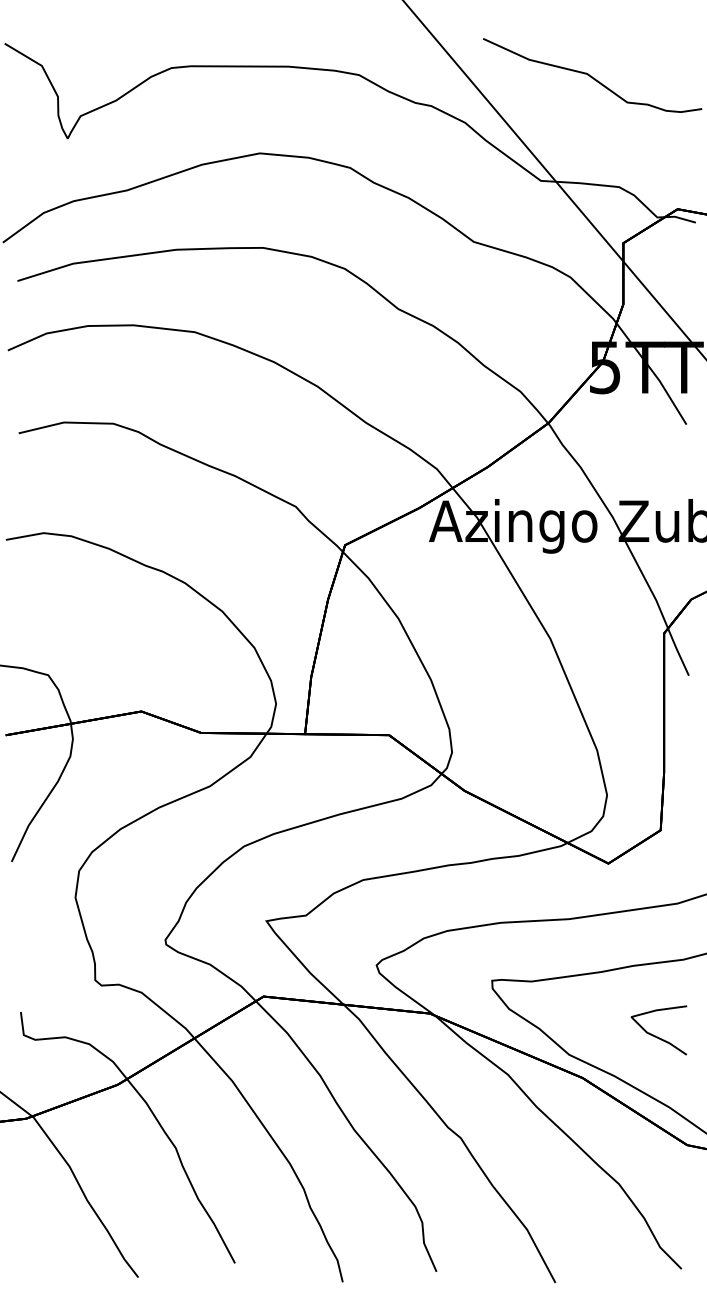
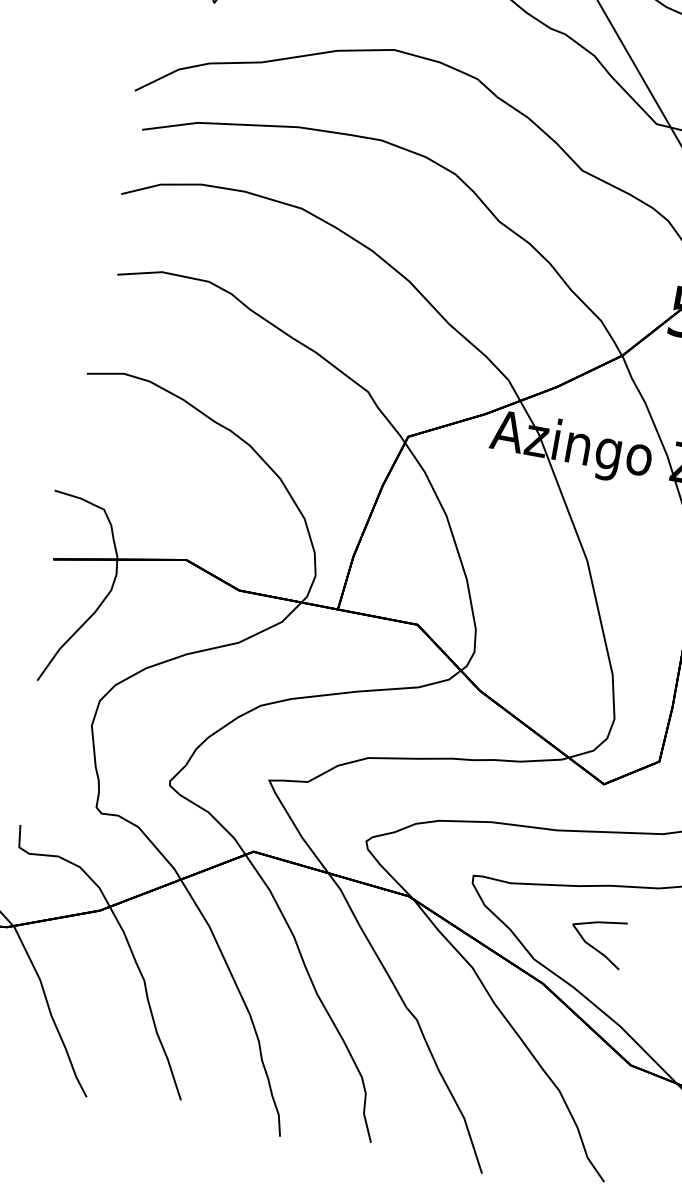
curve: (655, 1035) -> (592, 945), moved

